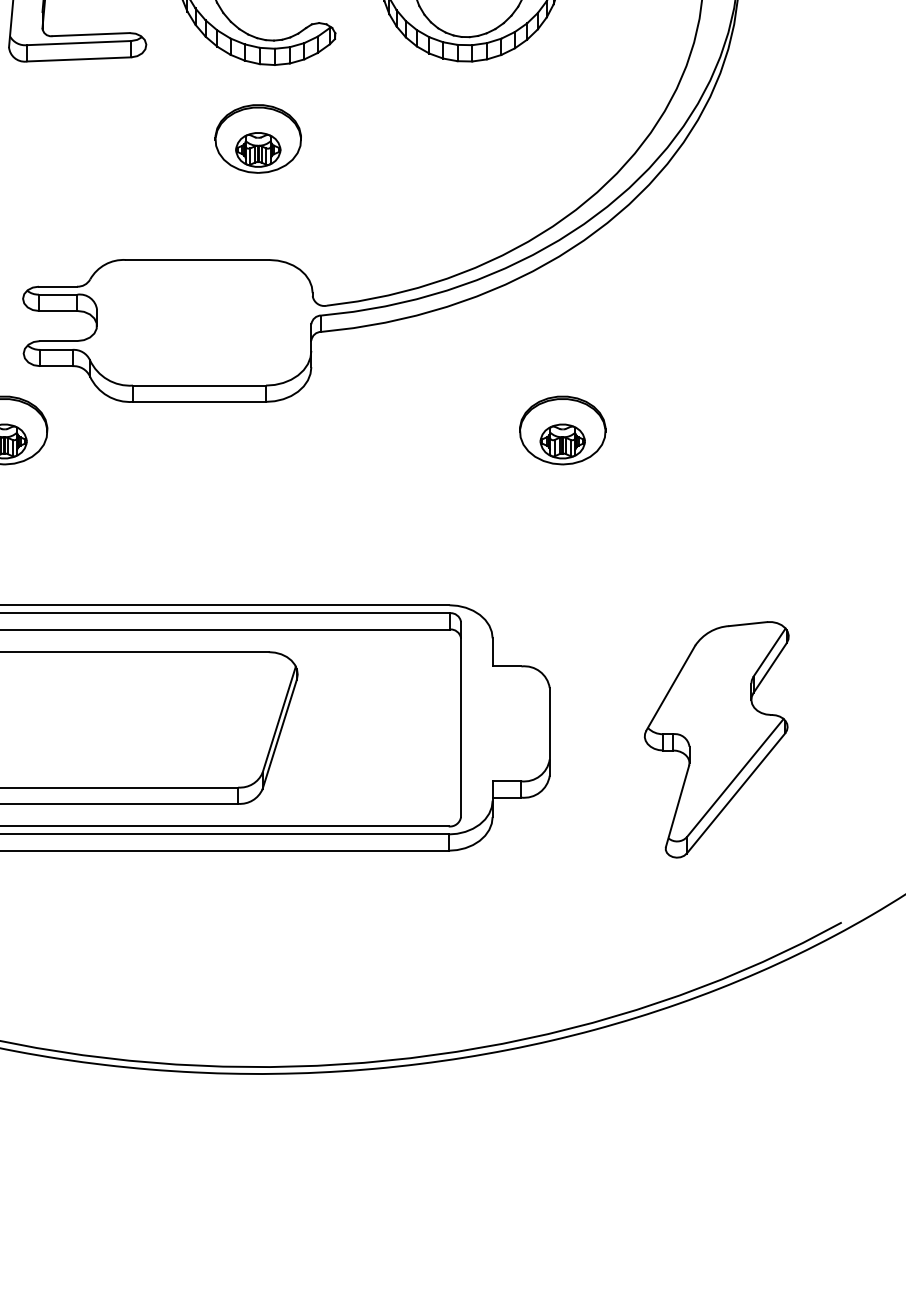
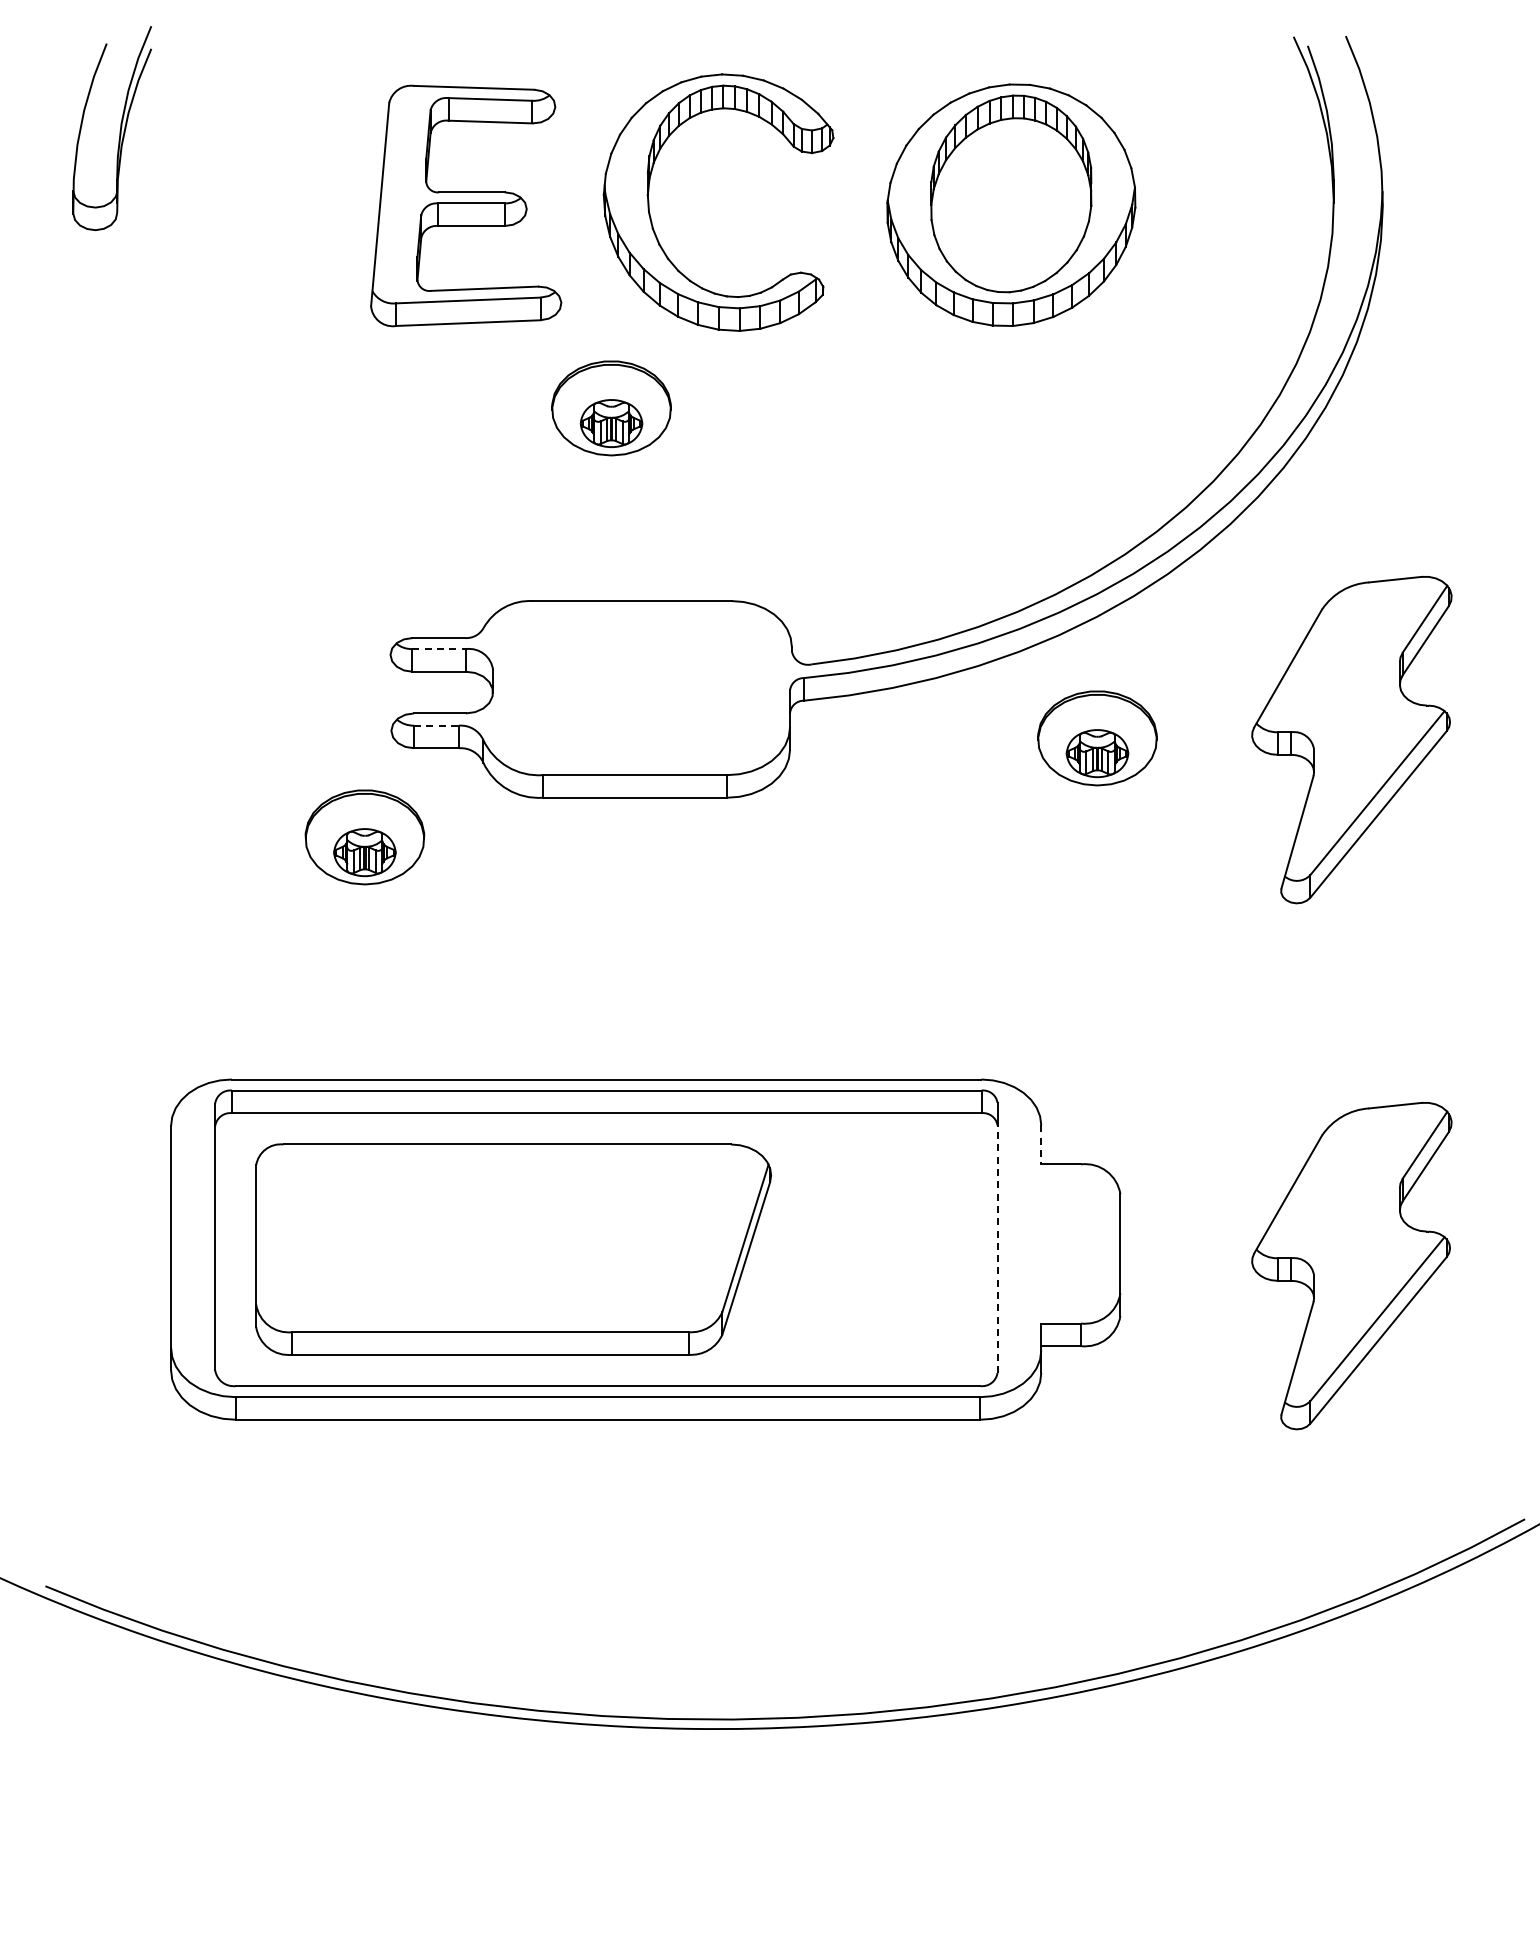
part: (258, 139) -> (611, 408), moved
line: (58, 294) -> (439, 649), solid -> dashed
line: (56, 349) -> (437, 725), solid -> dashed
part: (716, 359) -> (1351, 739), added
part: (562, 430) -> (1097, 738), moved
line: (492, 652) -> (1041, 1145), solid -> dashed
line: (461, 727) -> (997, 1249), solid -> dashed

